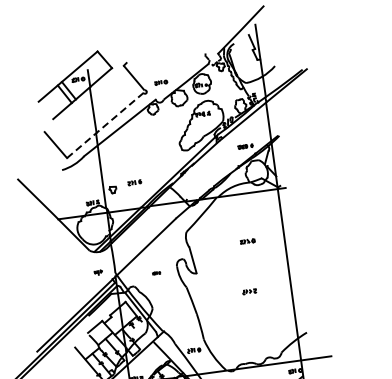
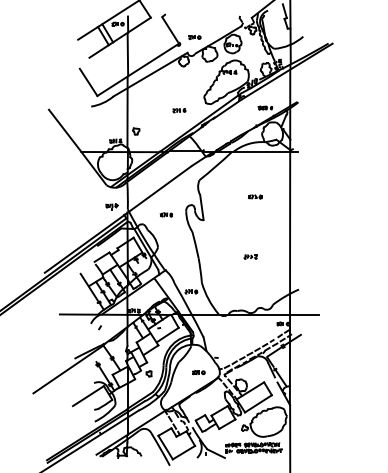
line: (106, 124) -> (138, 69), dashed -> solid
part: (134, 182) -> (179, 110), moved
part: (97, 272) -> (111, 206), size x1.67
part: (155, 272) -> (165, 214), size x1.67
part: (249, 291) -> (250, 256), moved

